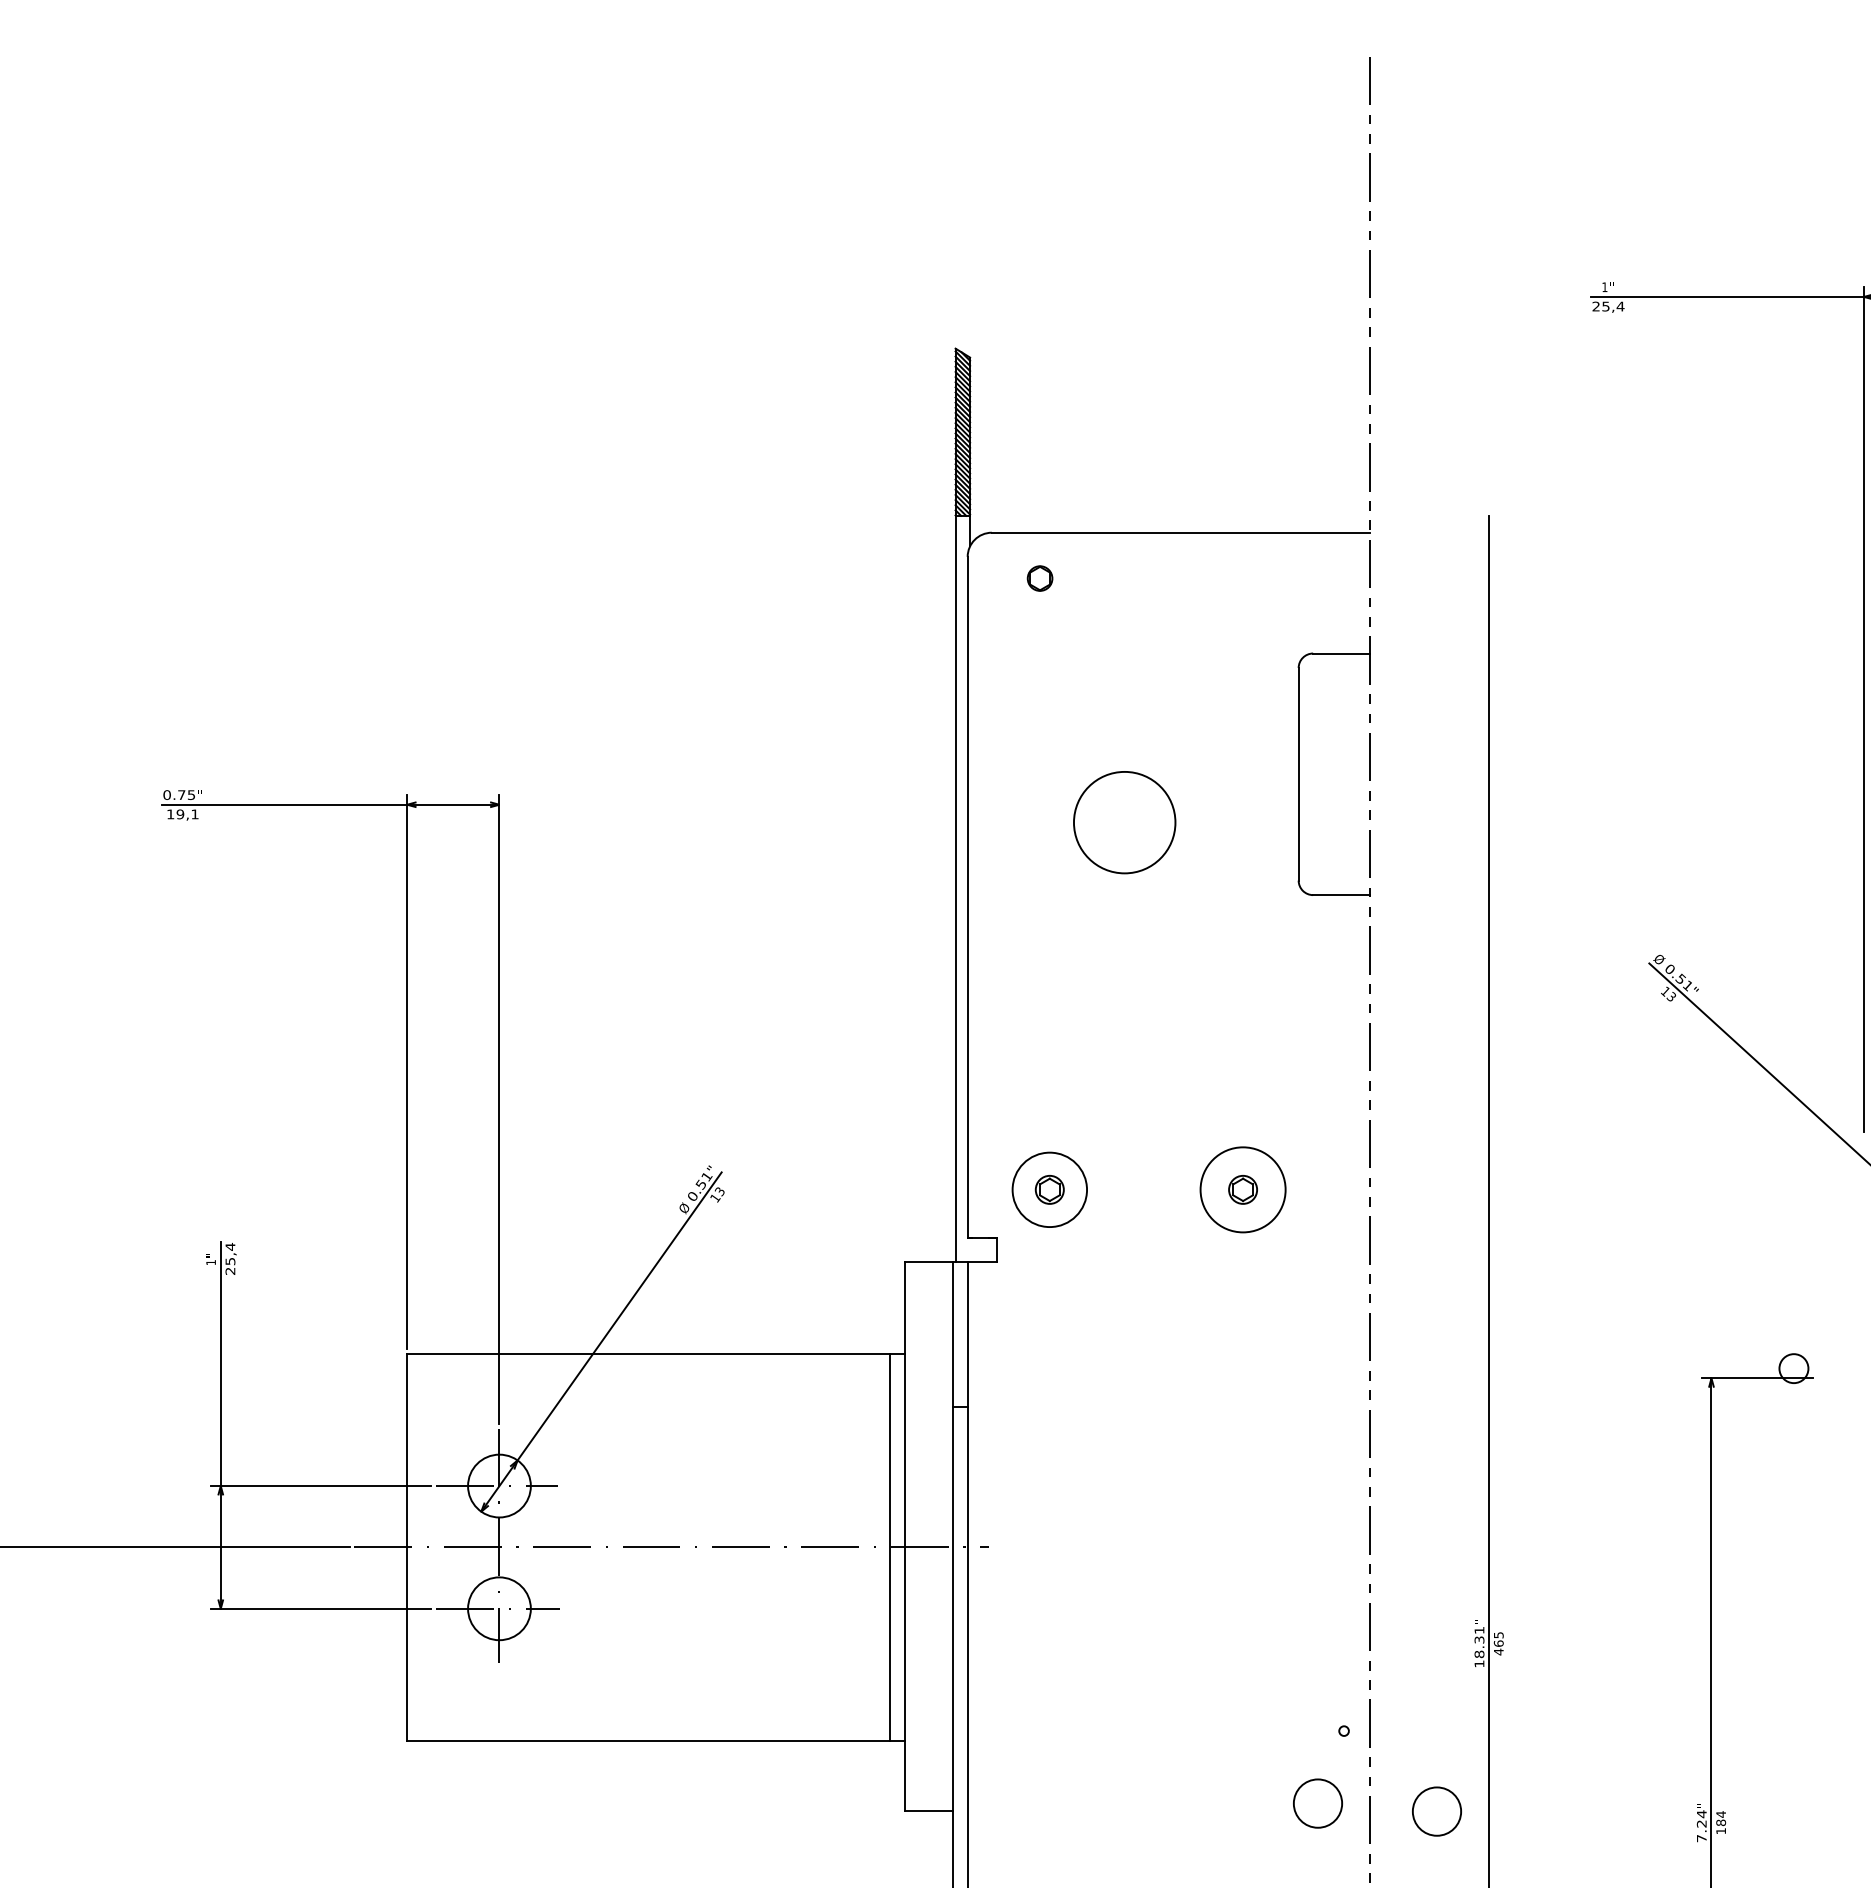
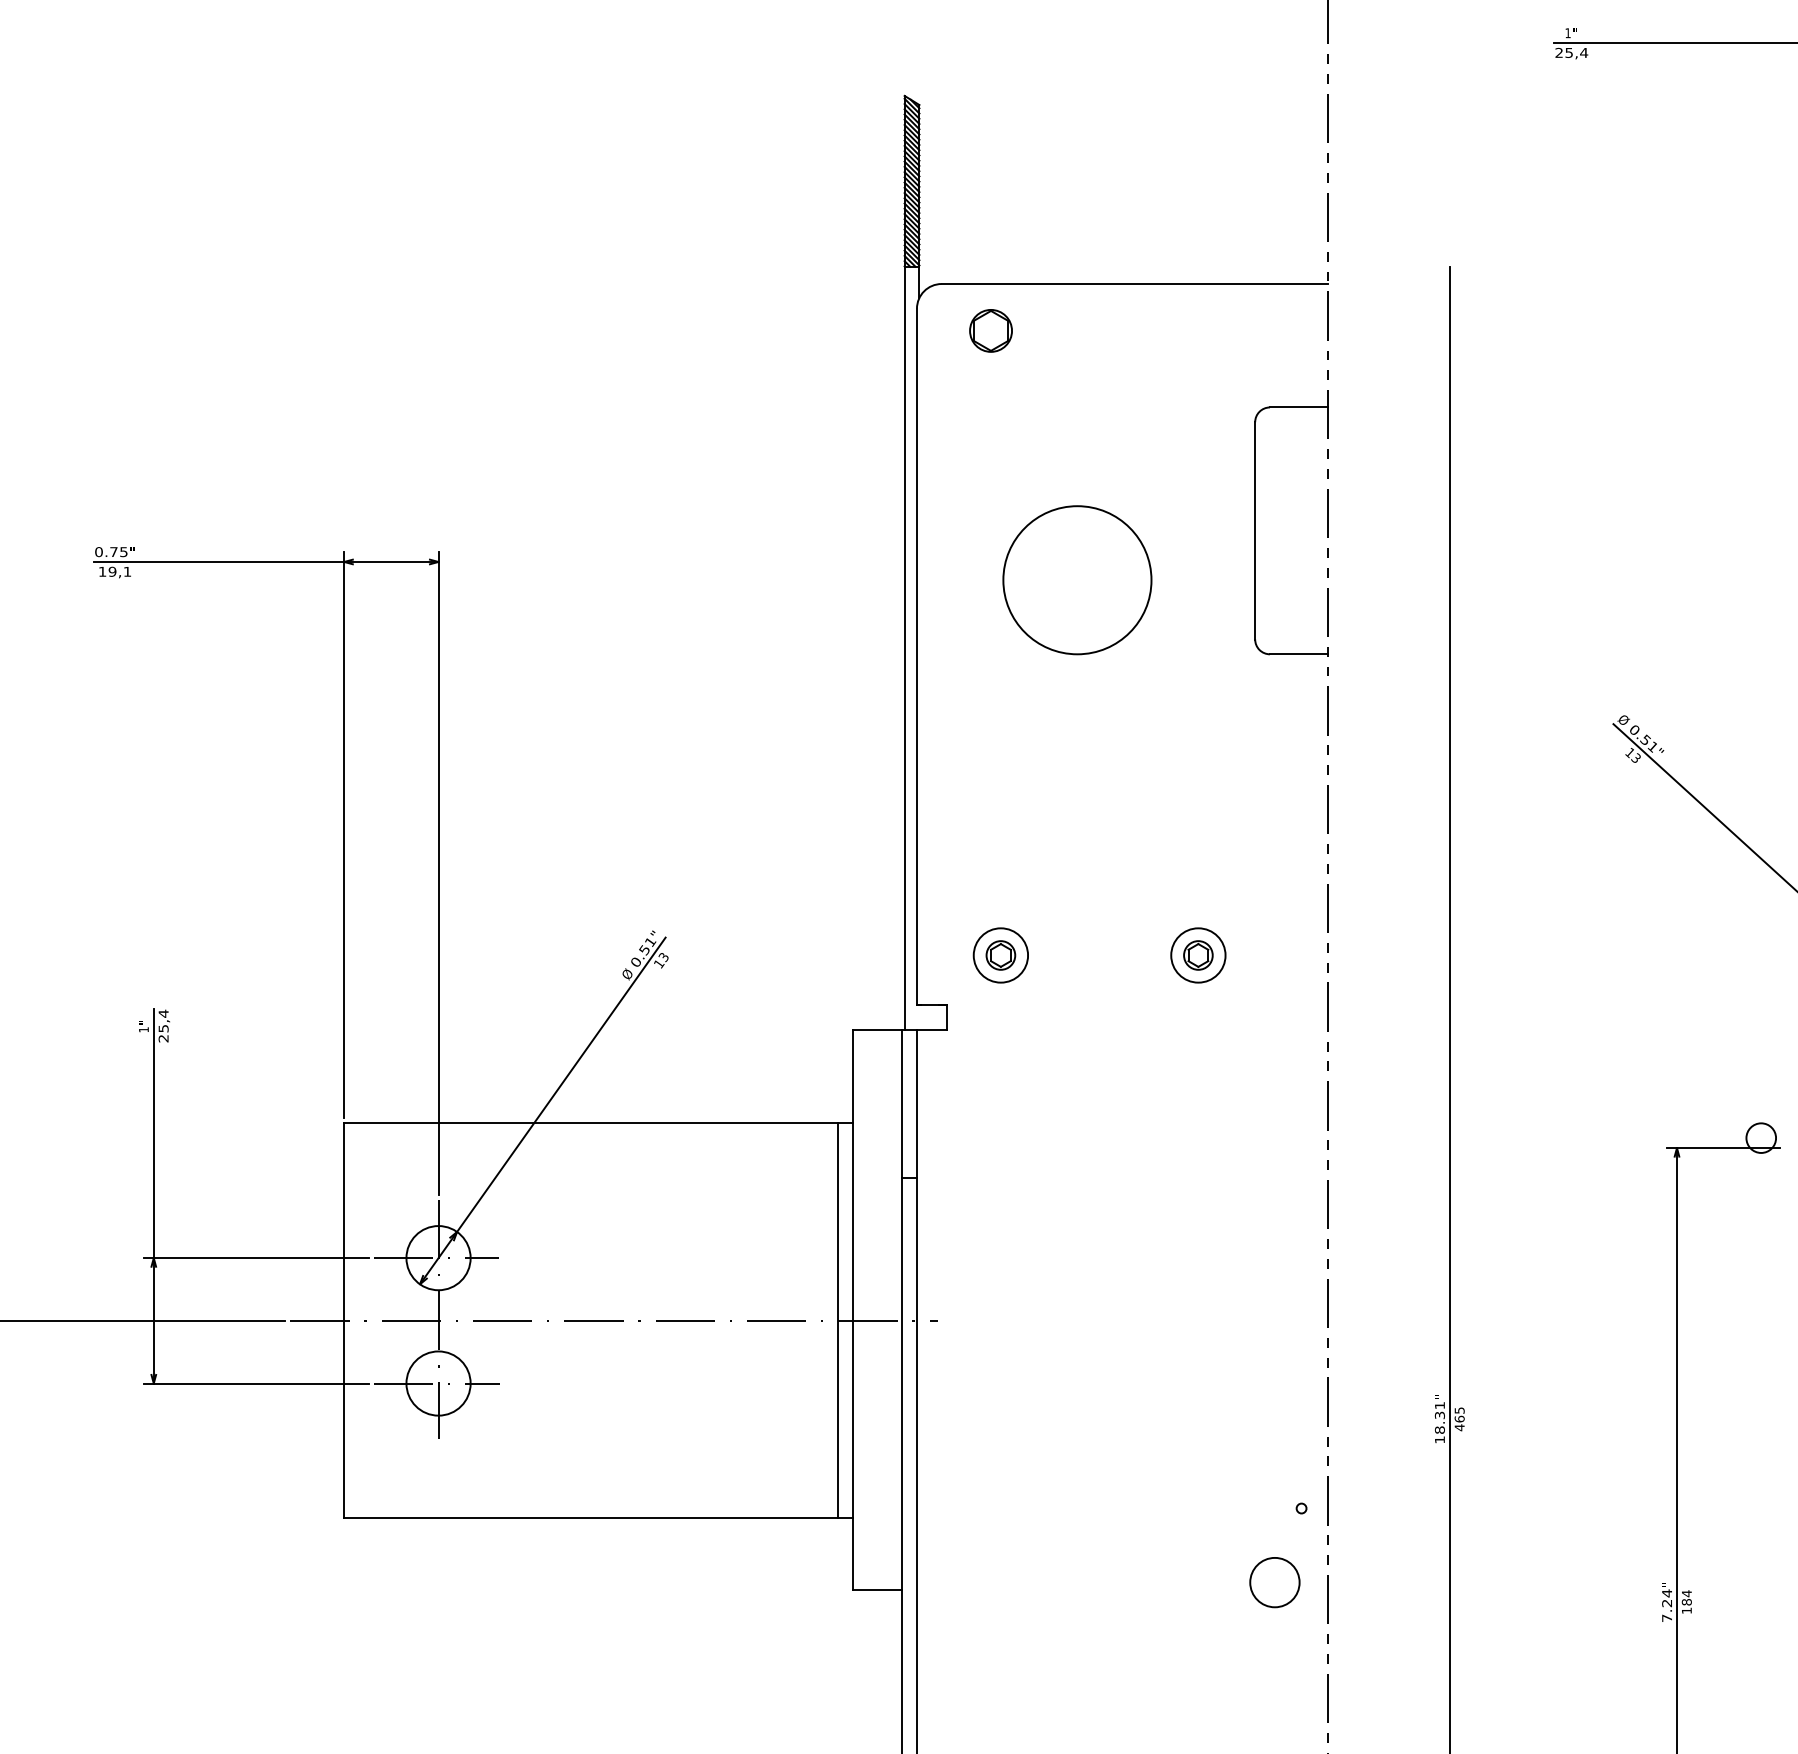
part: (1039, 578) -> (990, 330), size x1.67
circle: (1124, 822) -> (1077, 580), size x1.43
circle: (1049, 1189) -> (1000, 955), size x0.71
circle: (1242, 1189) -> (1197, 955), size x0.62
circle: (1436, 1811) -> (1396, 1590), removed

